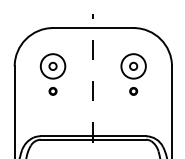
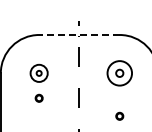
line: (92, 28) -> (78, 35), solid -> dashed
part: (52, 66) -> (38, 73), size x0.7
part: (133, 91) -> (119, 116), moved

